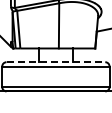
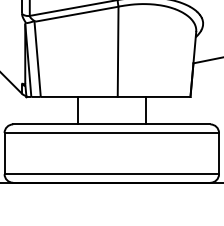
line: (56, 62) -> (112, 124), dashed -> solid

